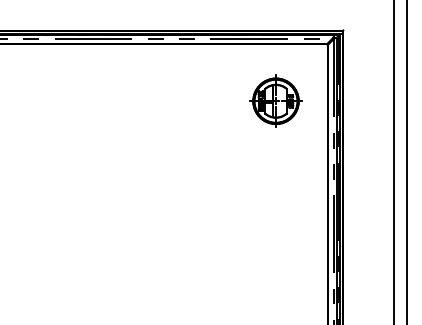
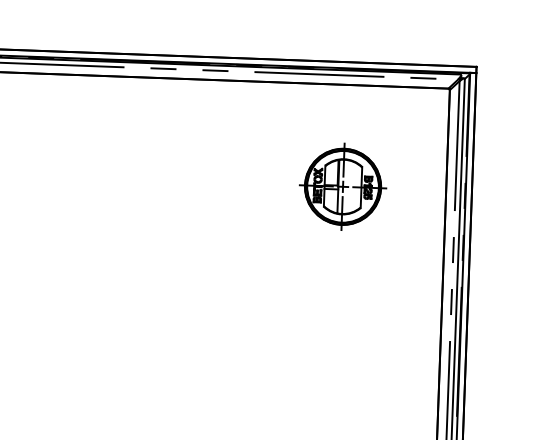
part: (275, 100) -> (342, 185), moved

